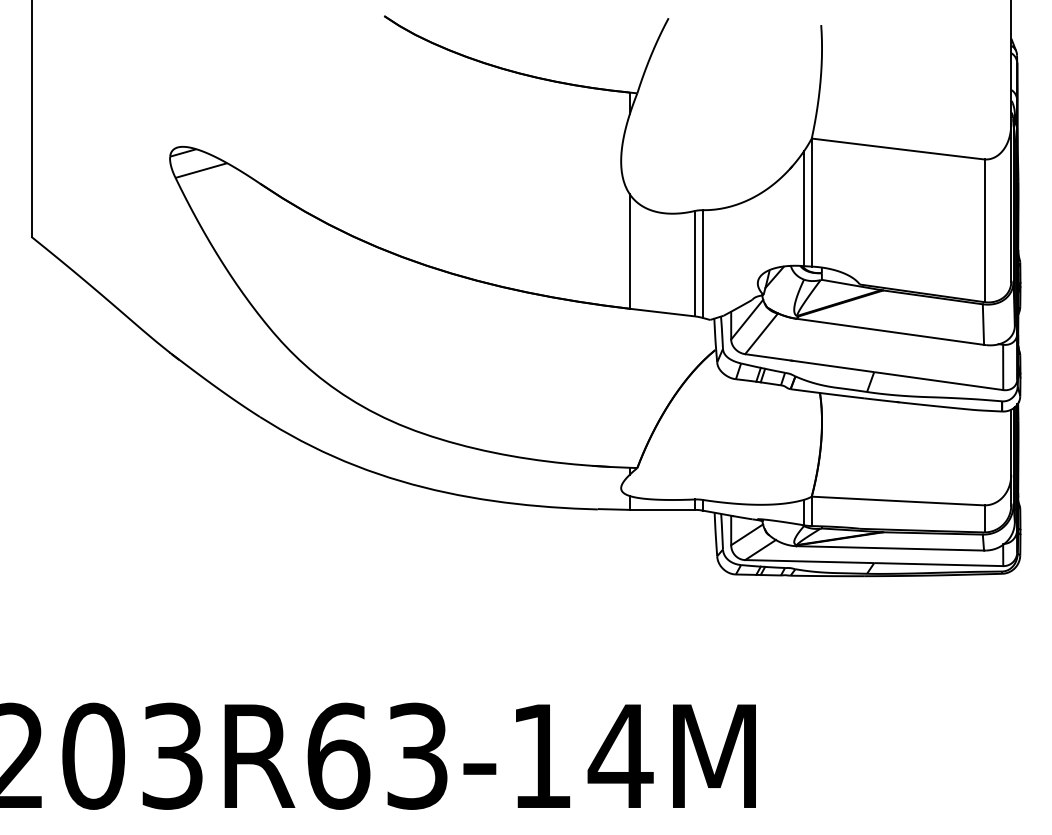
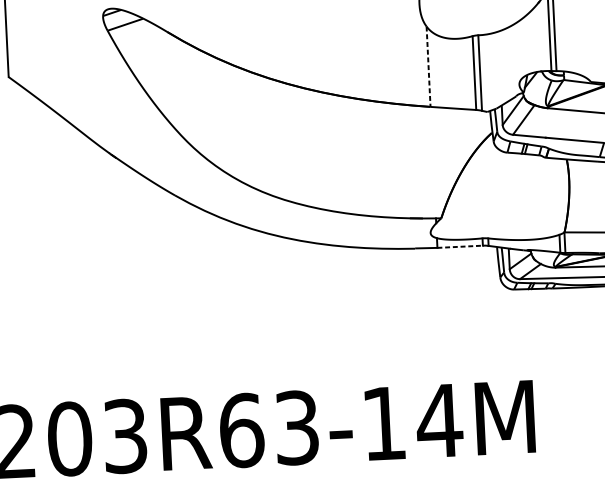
line: (629, 252) -> (428, 67), solid -> dashed
line: (662, 509) -> (460, 246), solid -> dashed

